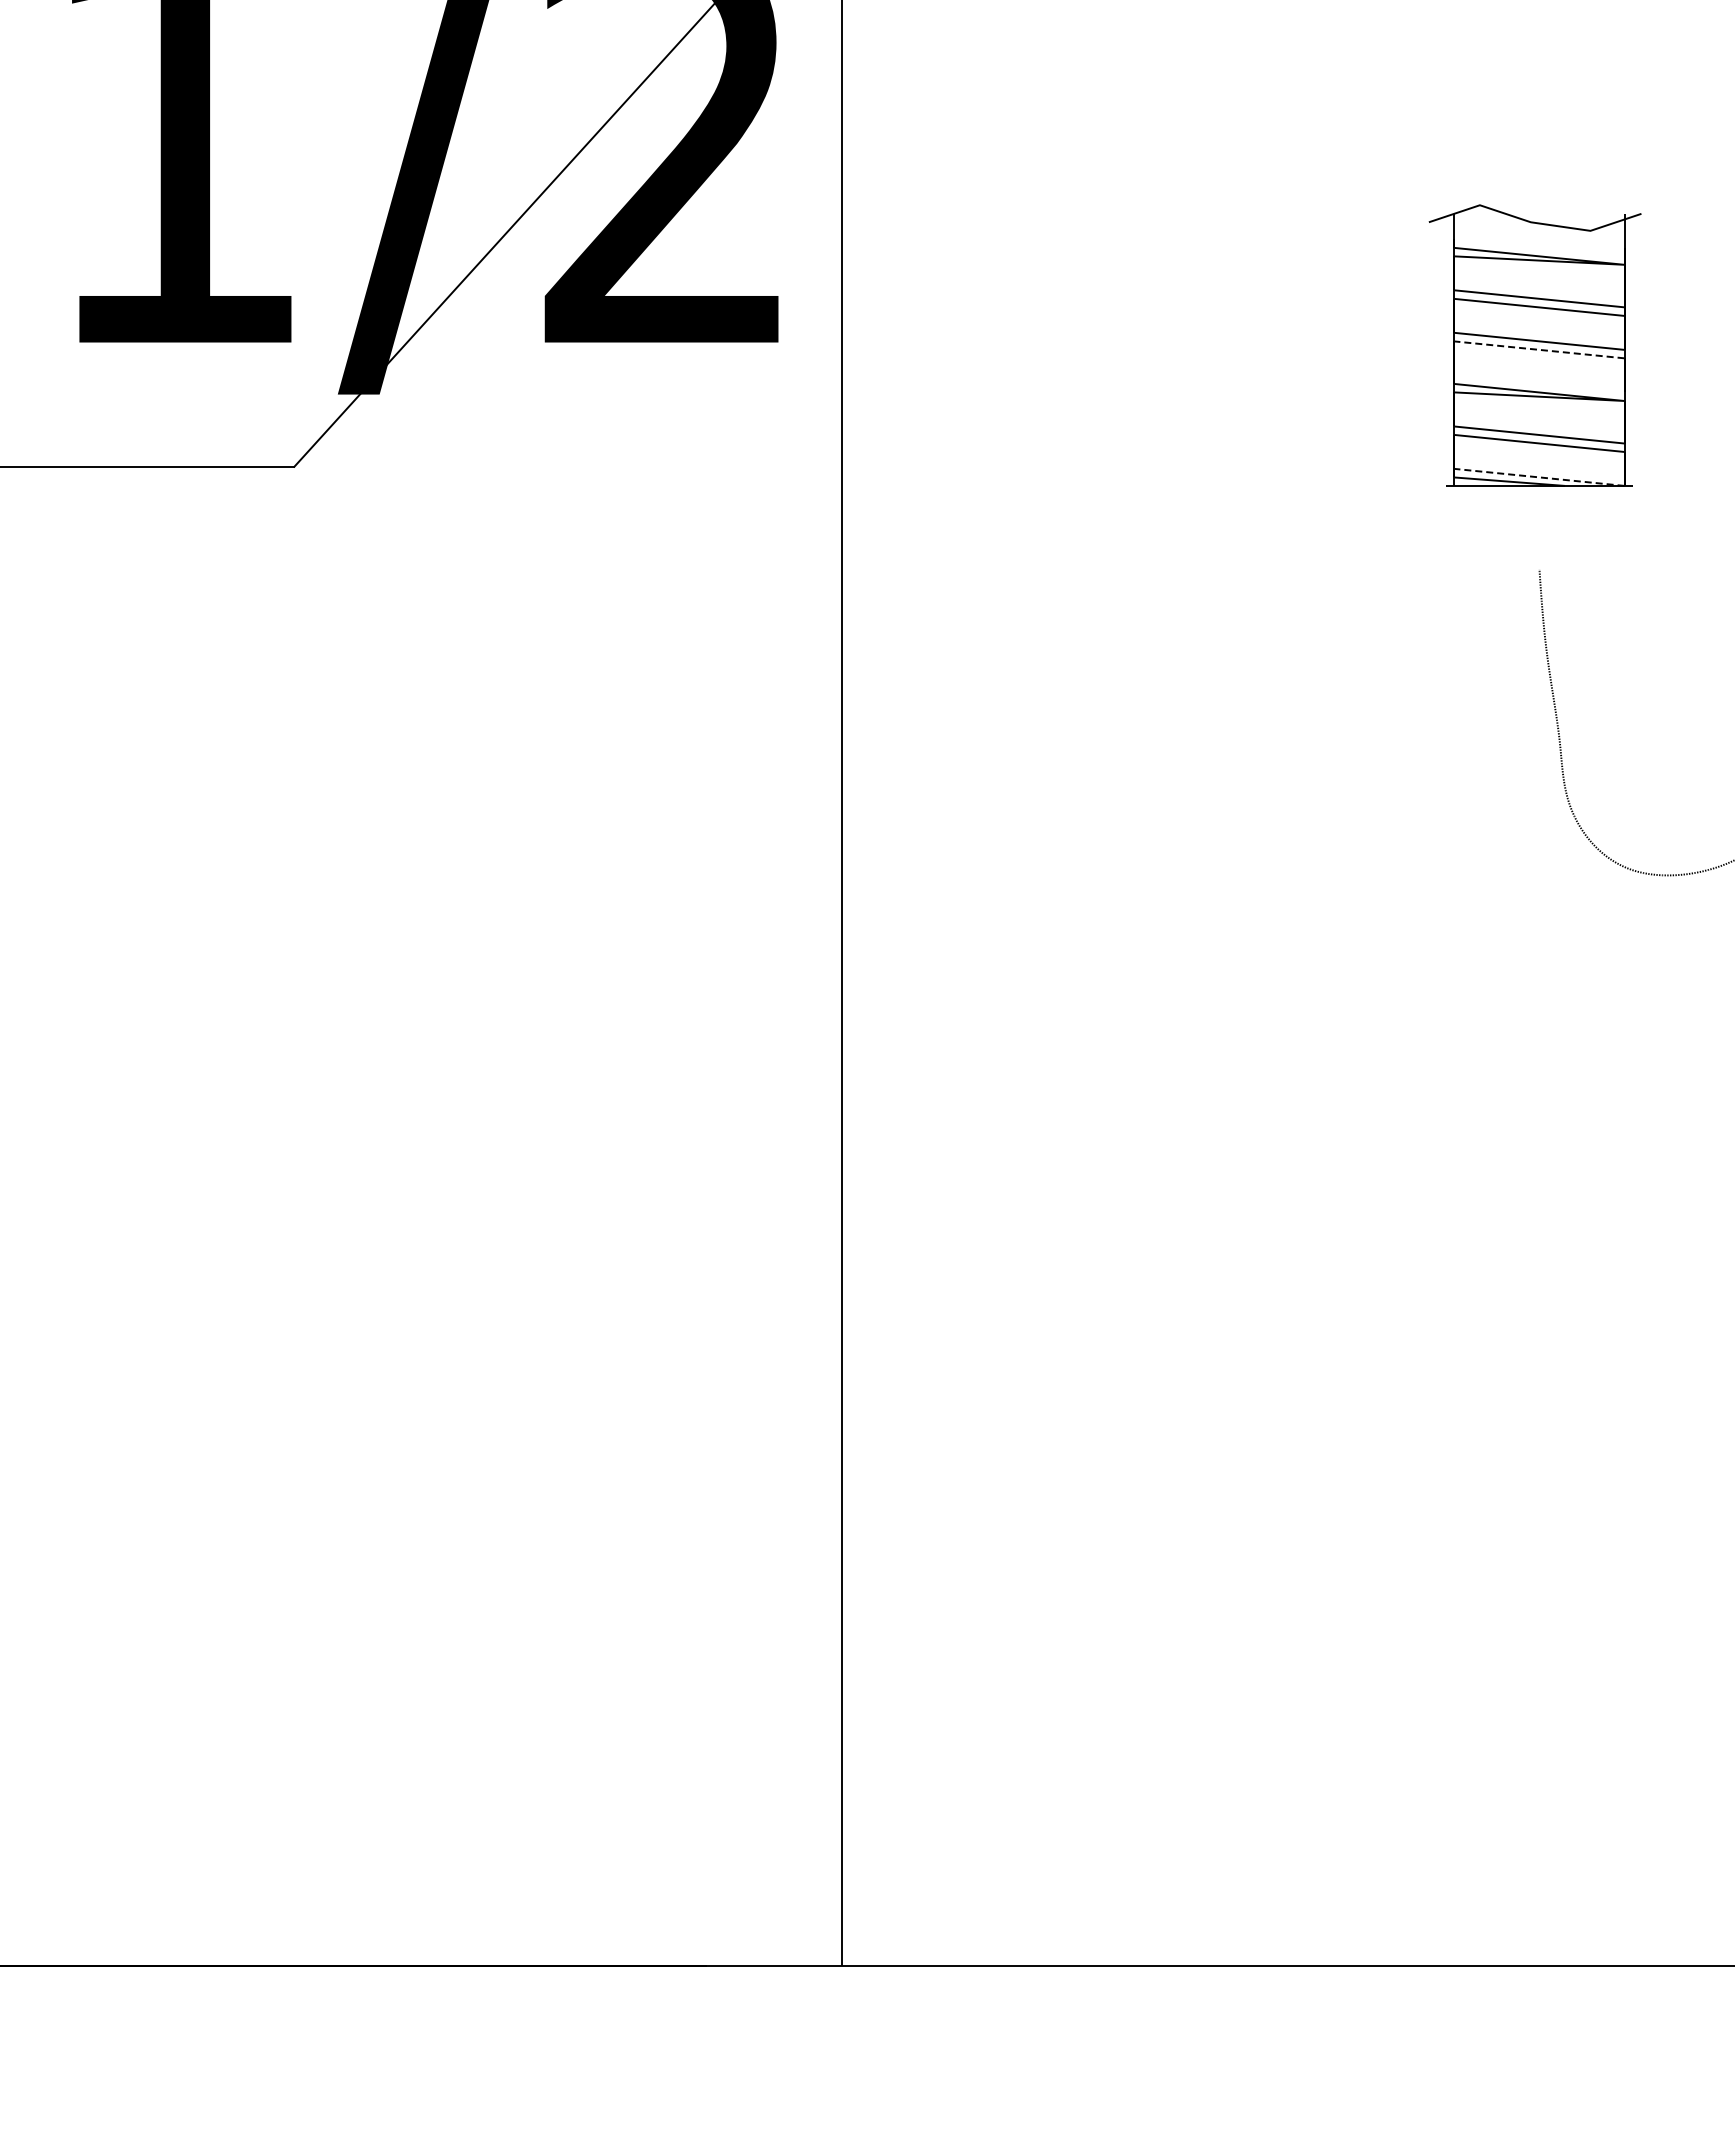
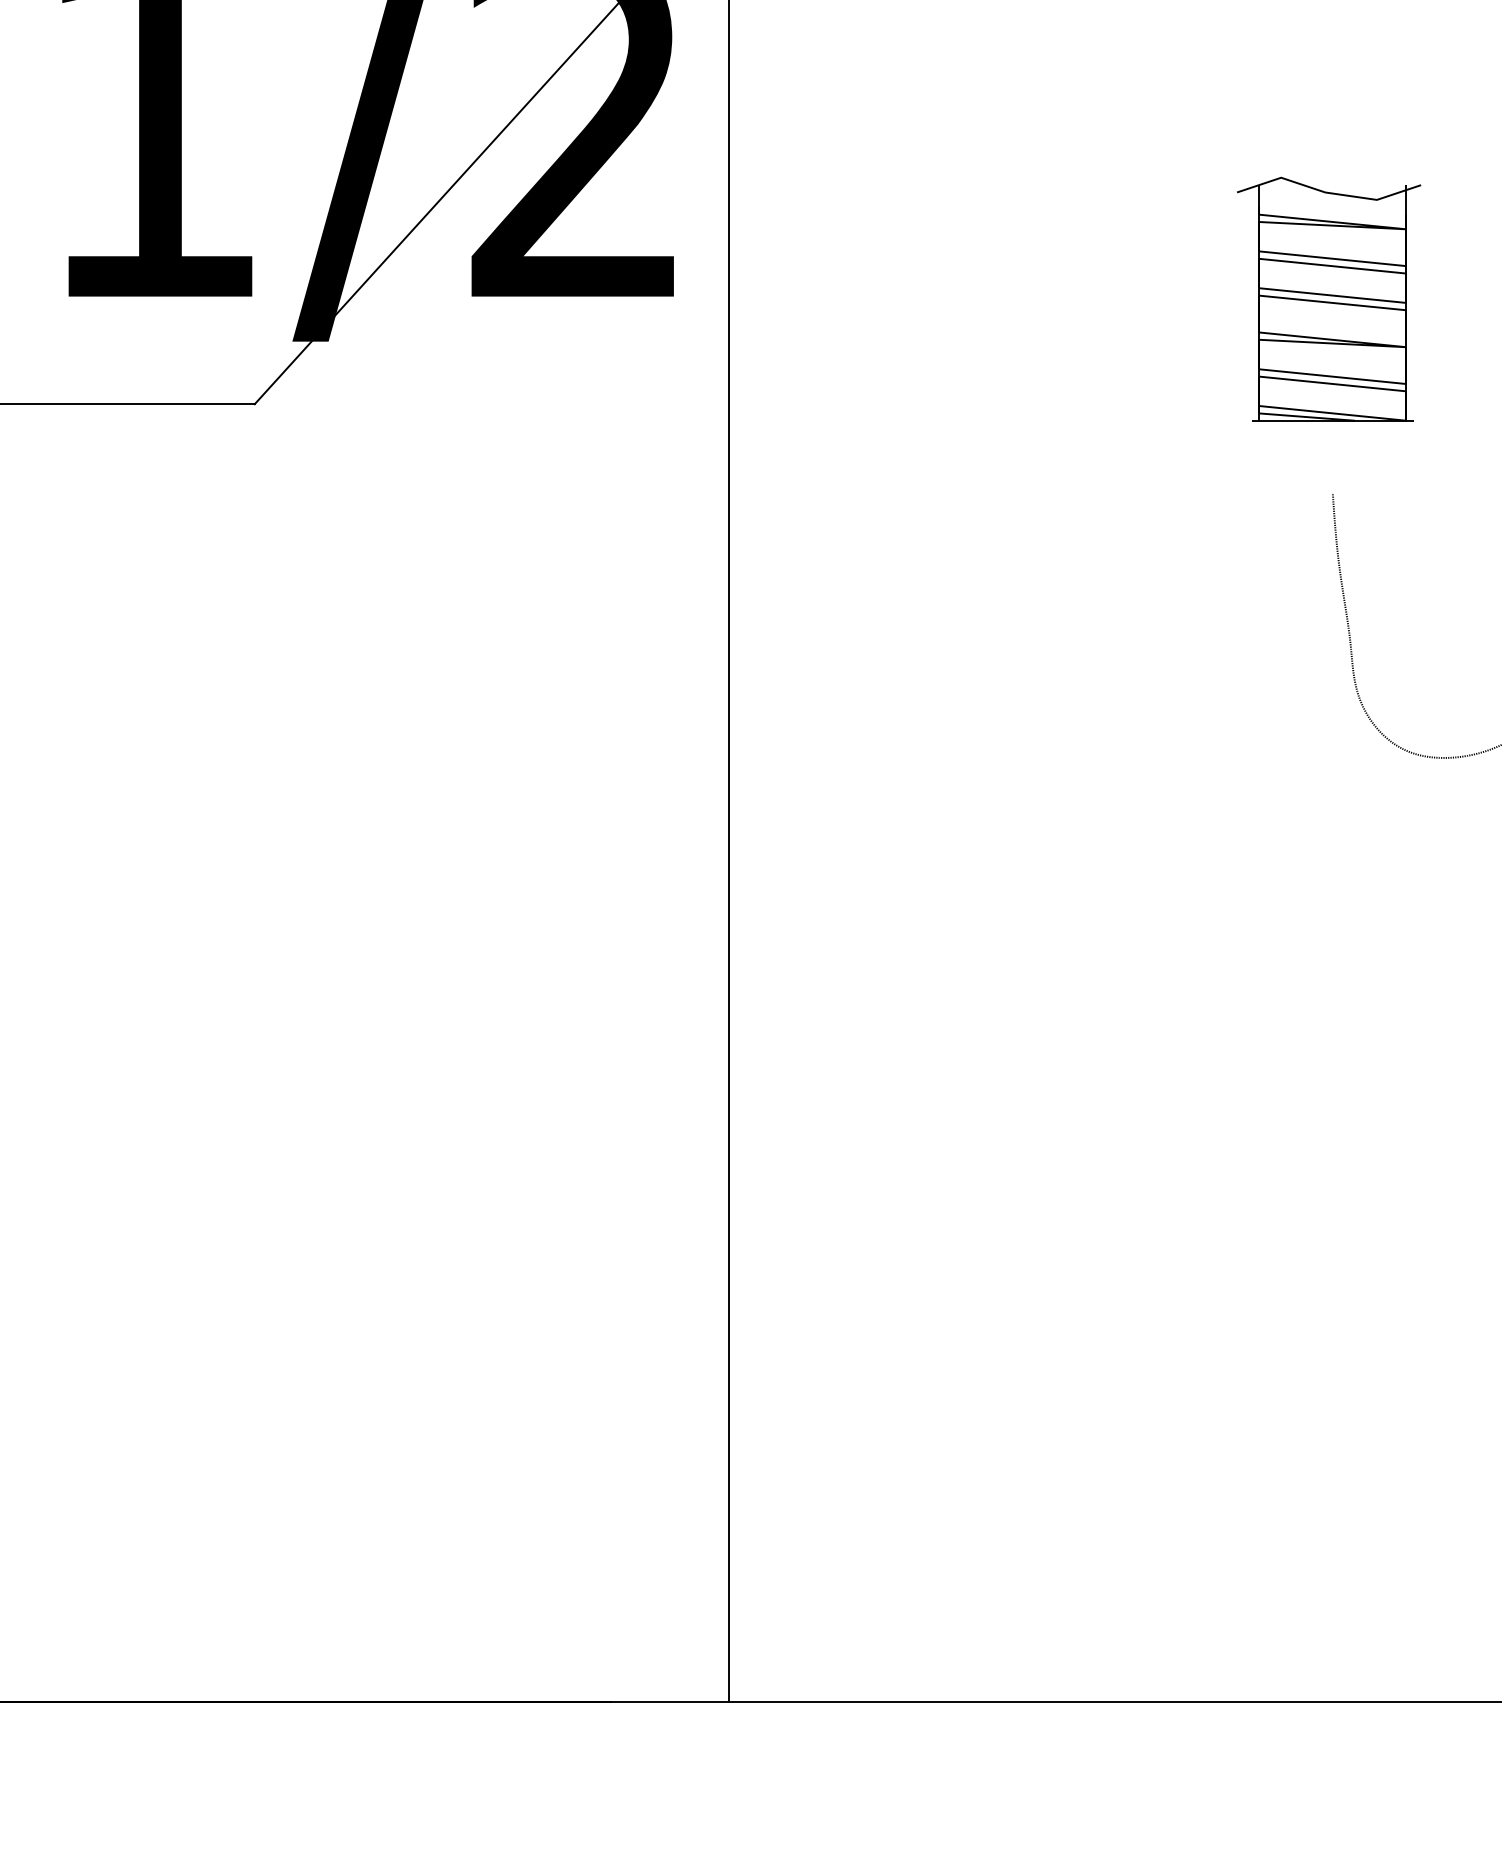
line: (1538, 349) -> (1331, 302), dashed -> solid
line: (1538, 477) -> (1331, 413), dashed -> solid

